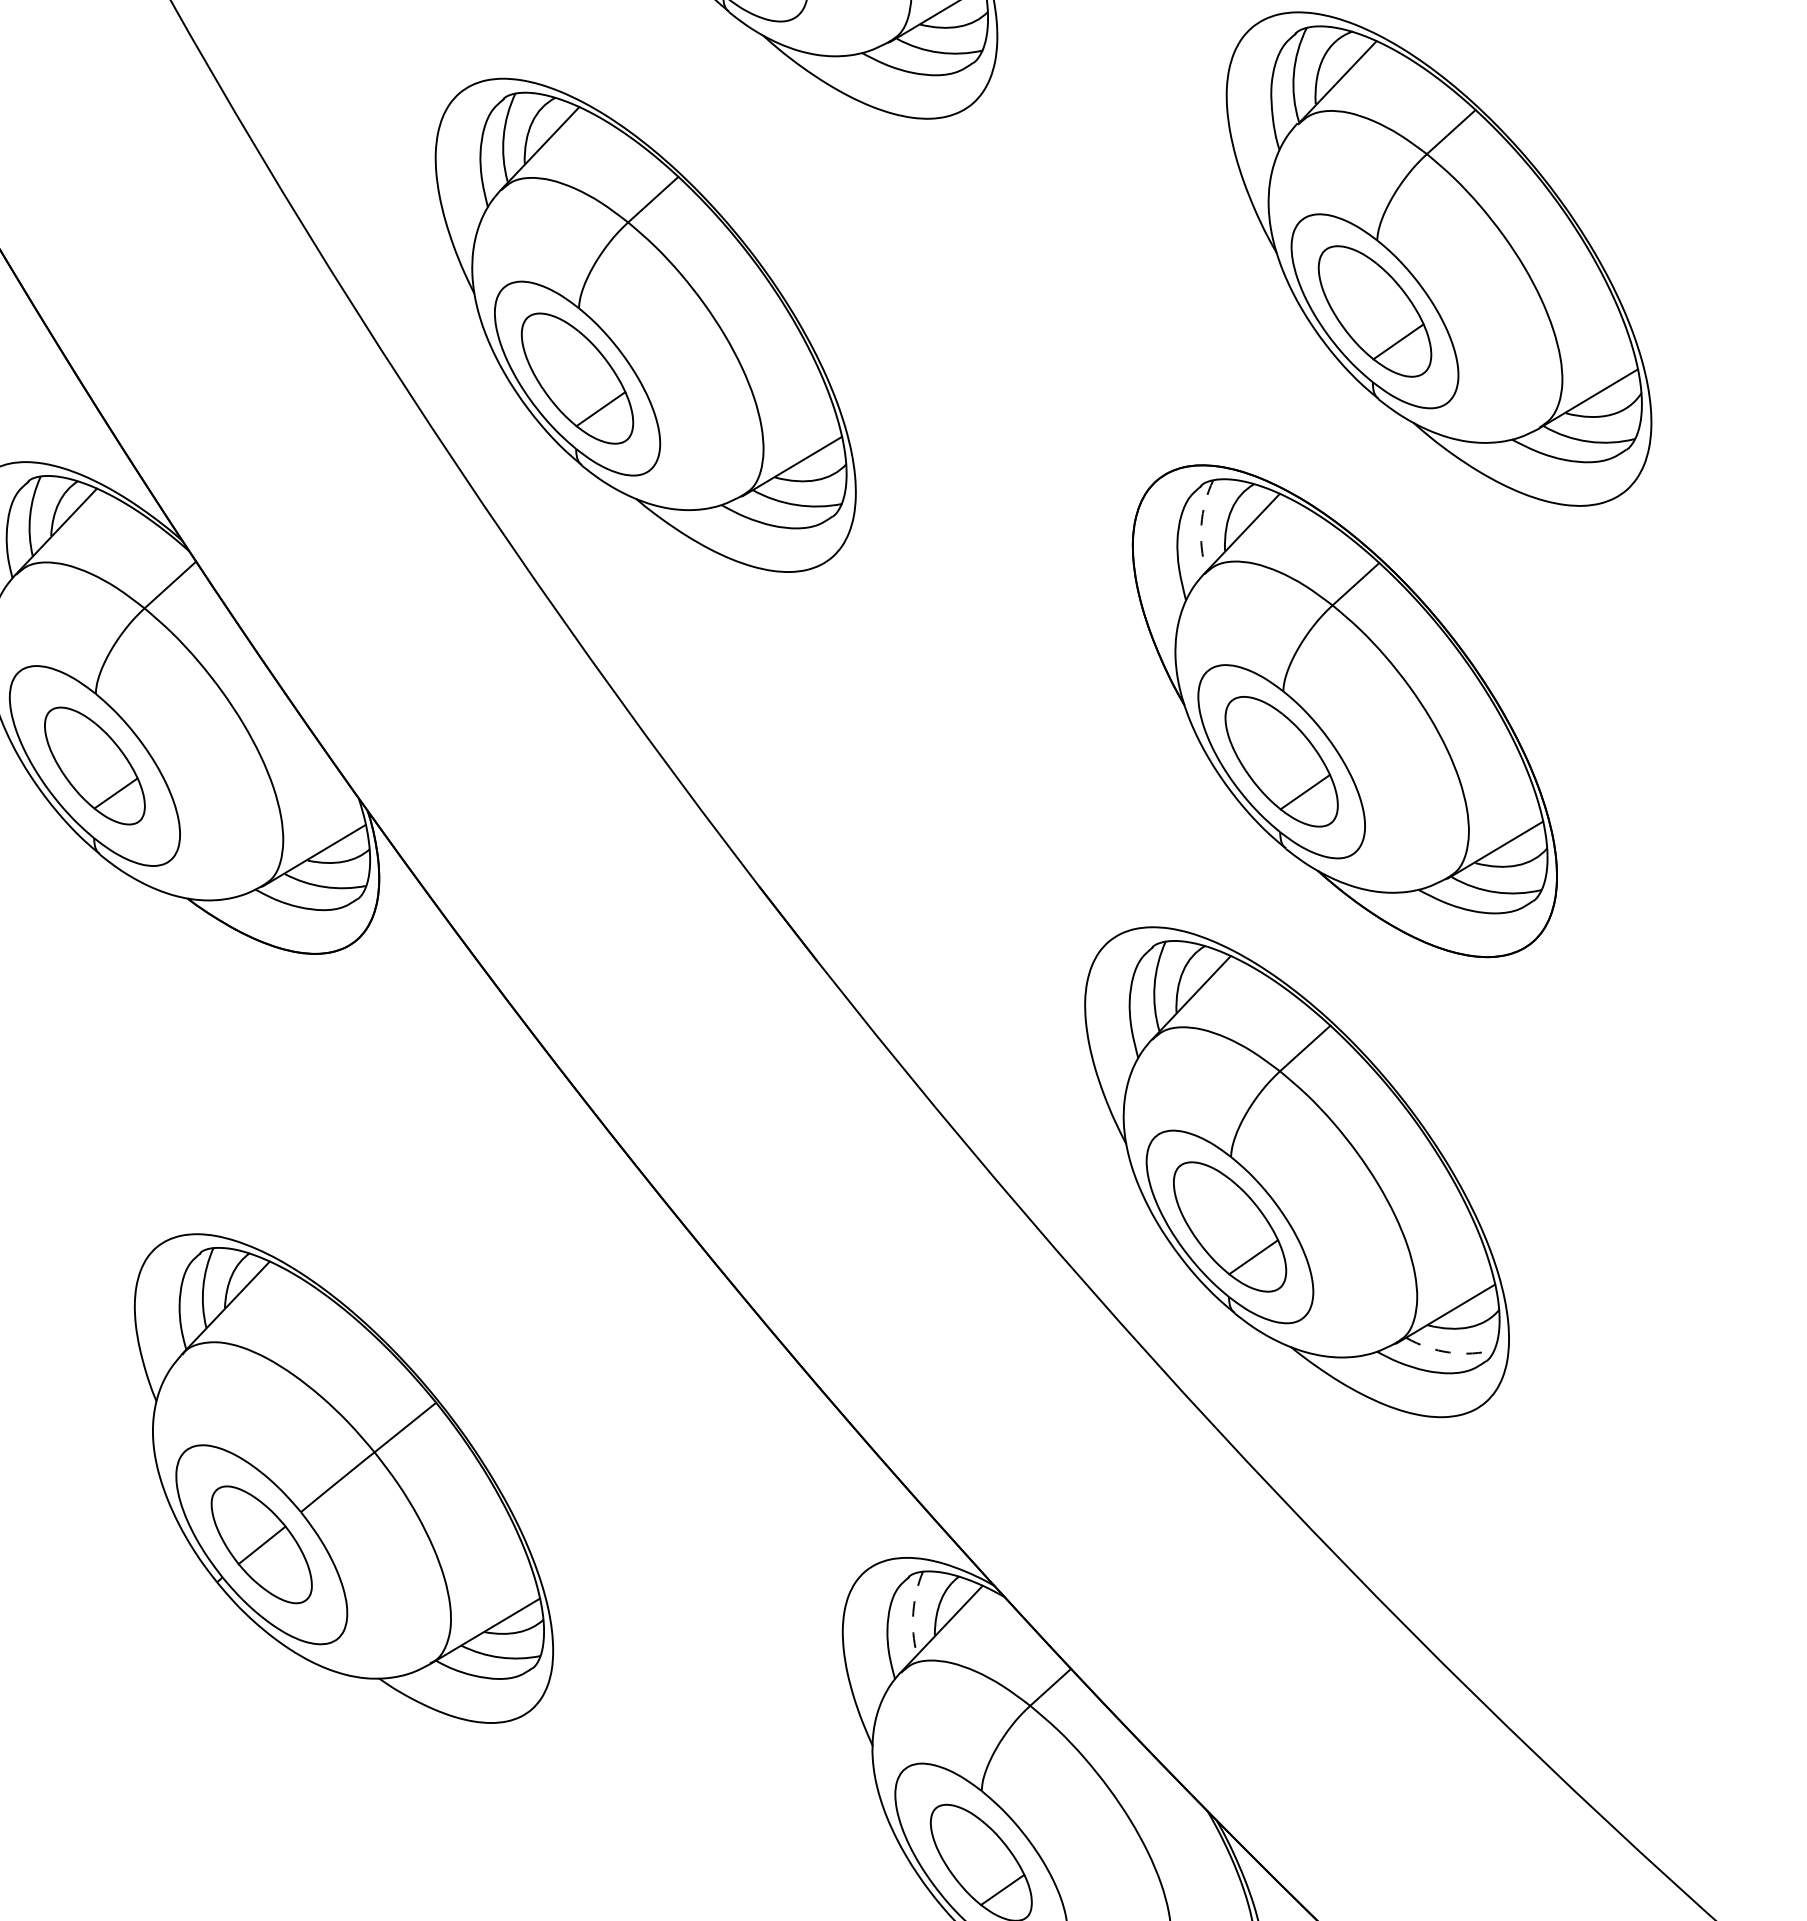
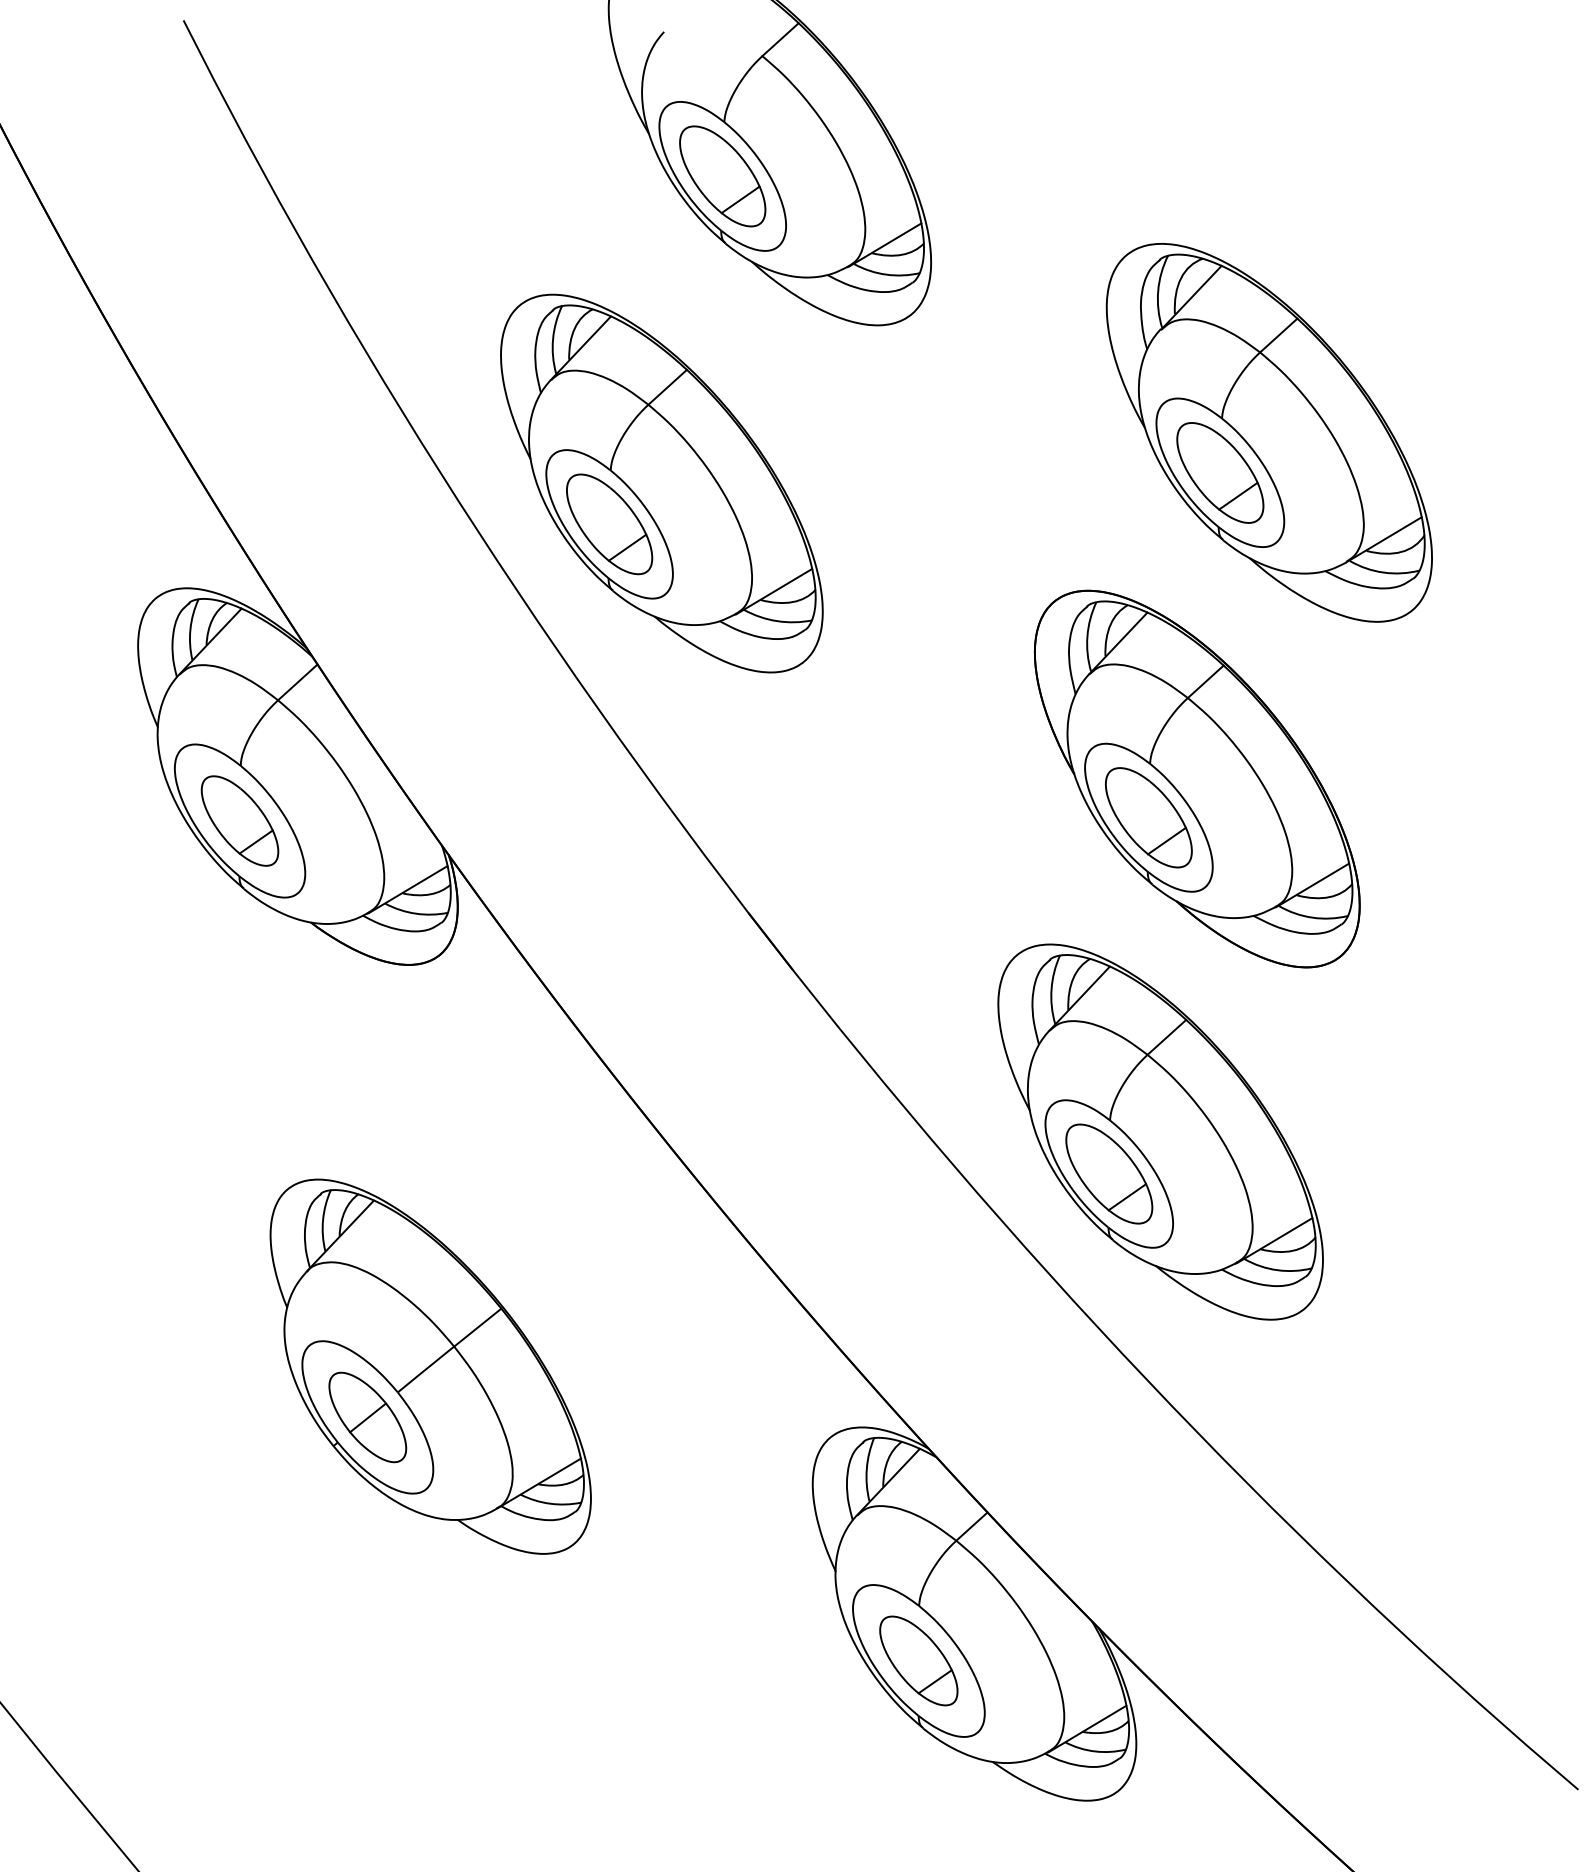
arc: (1201, 525) -> (1087, 636), dashed -> solid
arc: (1449, 1352) -> (1277, 1270), dashed -> solid
arc: (912, 1612) -> (866, 1469), dashed -> solid

